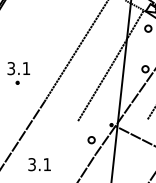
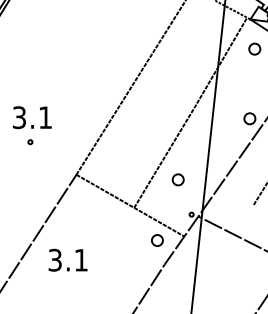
part: (103, 104) -> (177, 179), added
line: (75, 119) -> (129, 205), added
text: (39, 164) -> (67, 260), moved

